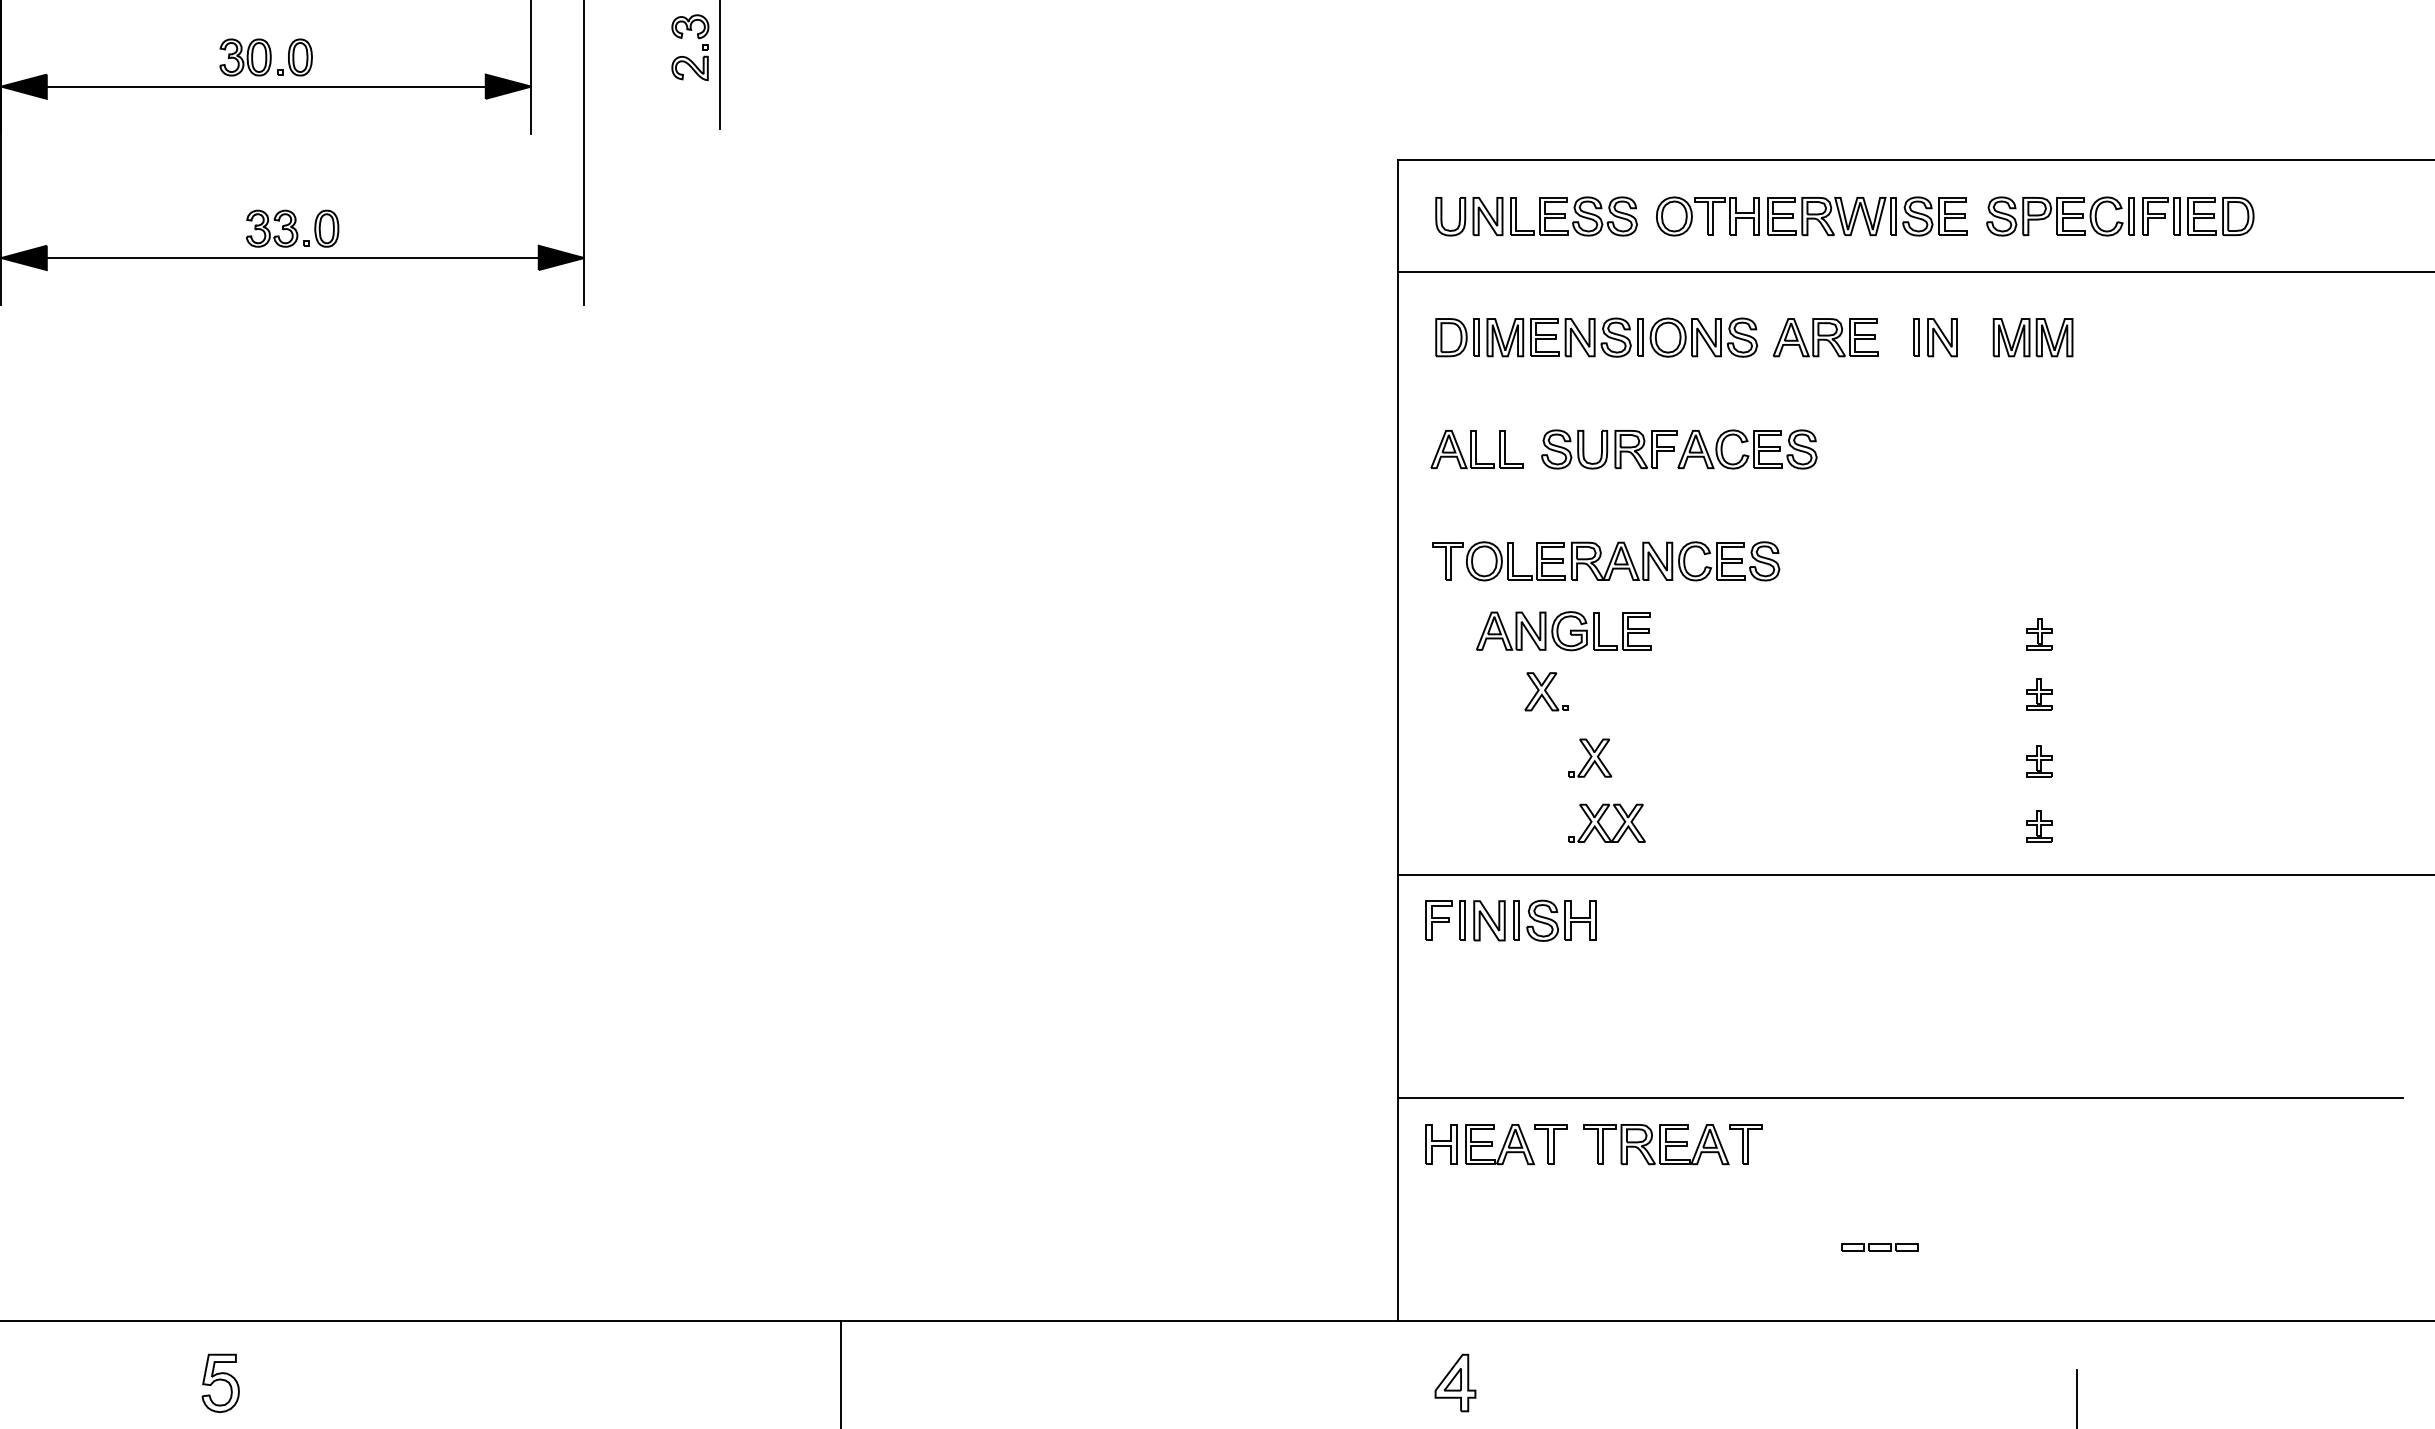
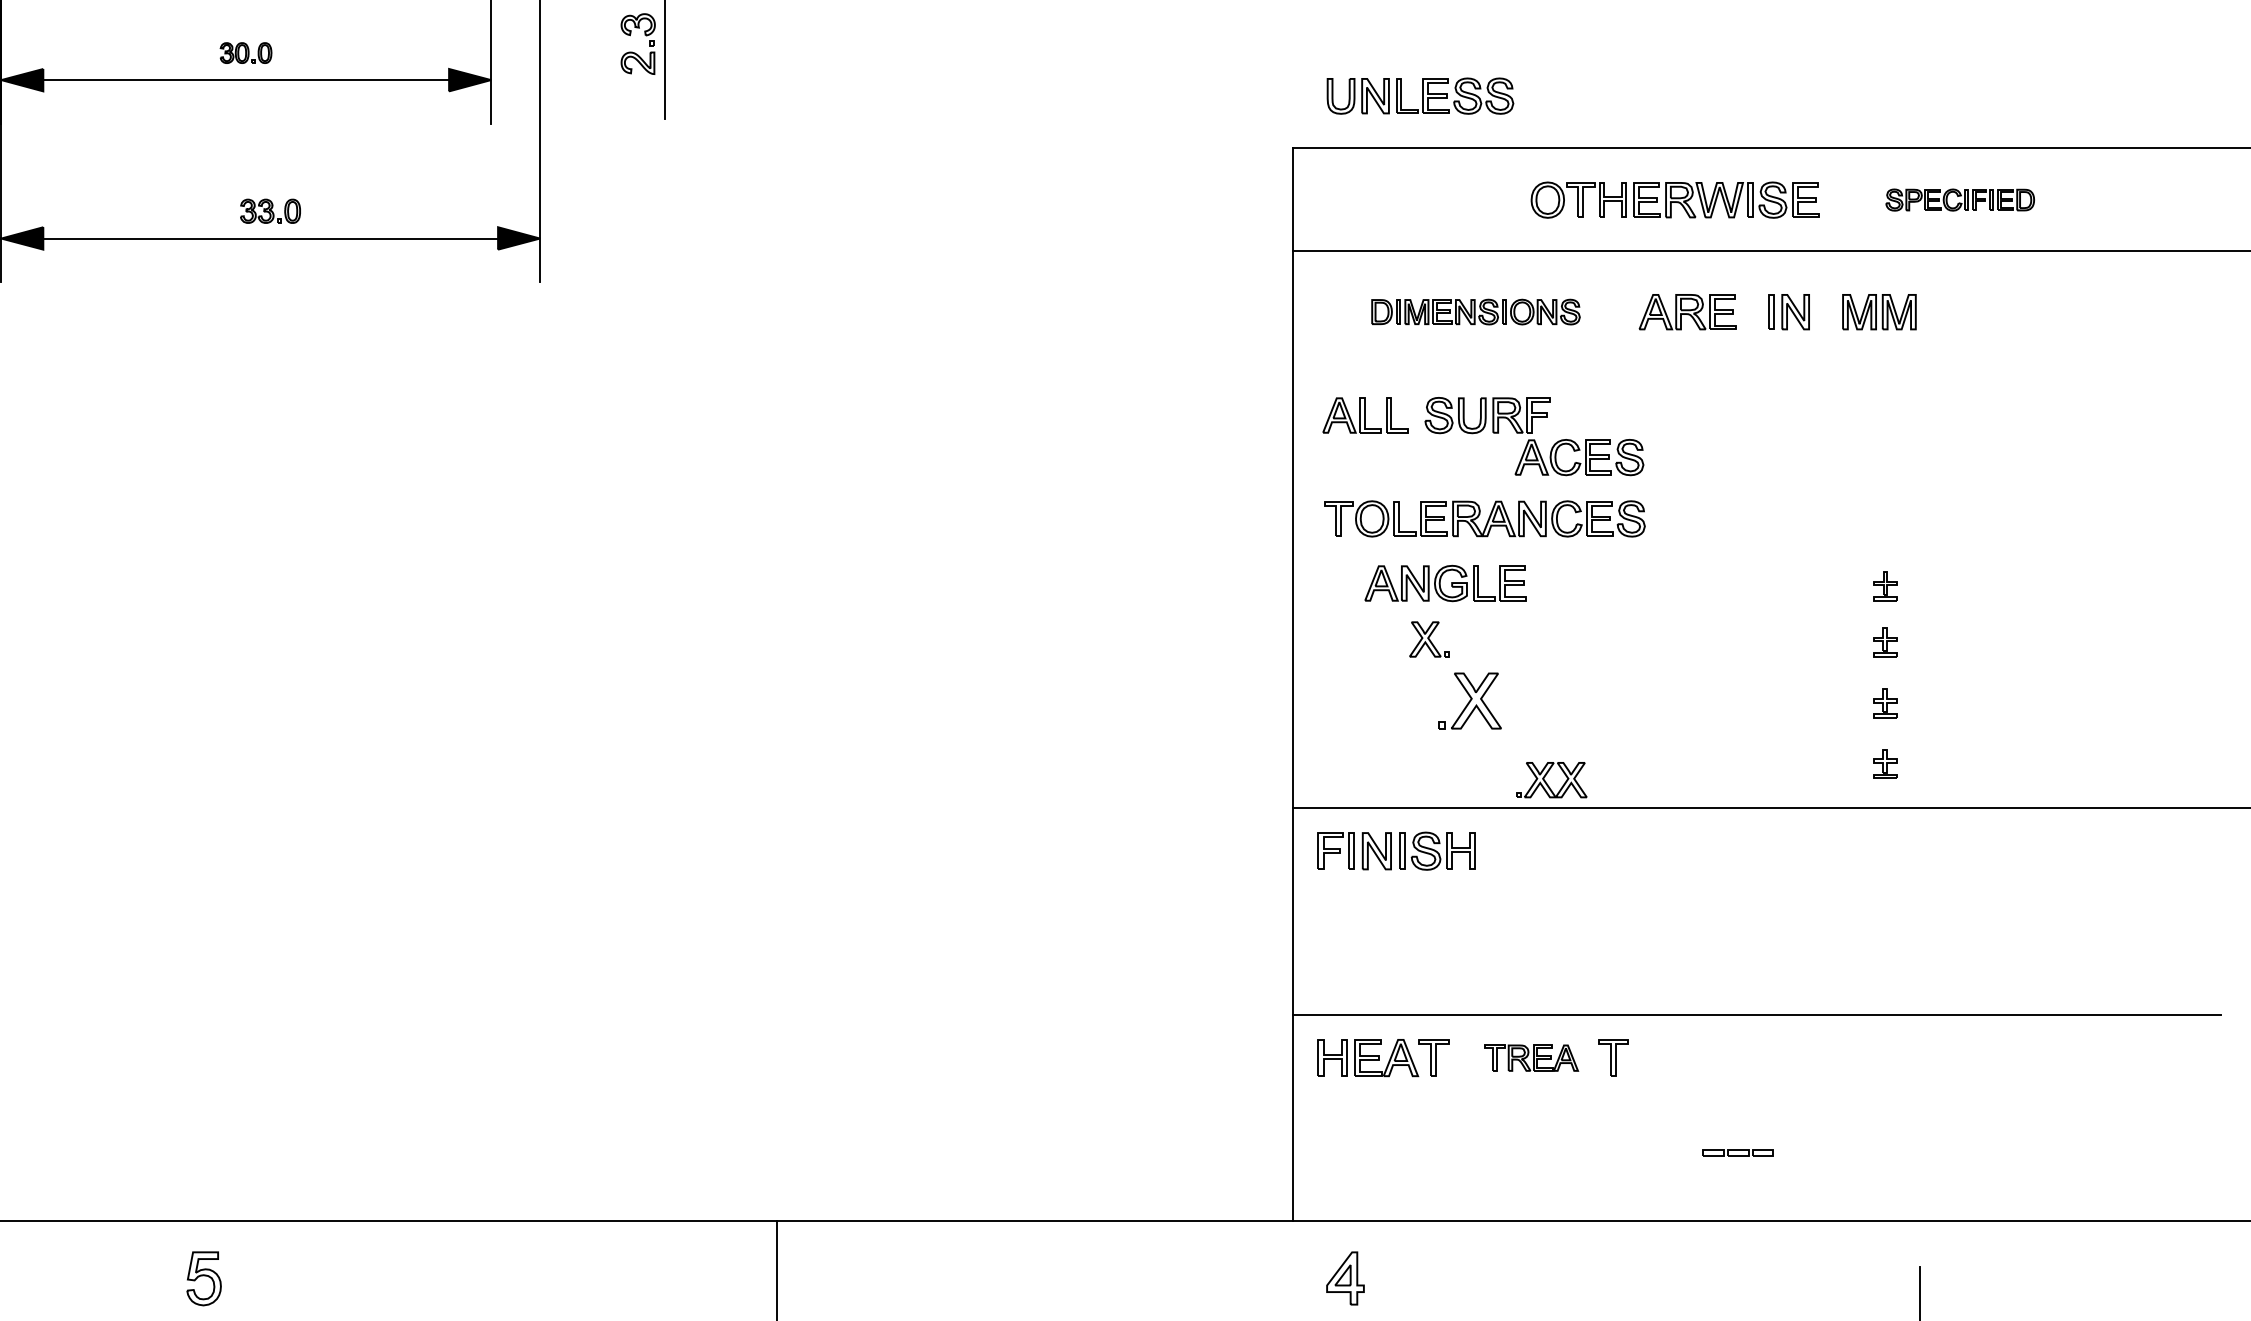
part: (265, 56) -> (245, 52), size x0.6
part: (1536, 215) -> (1420, 95), moved
part: (2120, 215) -> (1960, 199), size x0.6
part: (292, 227) -> (270, 210), size x0.7
part: (1596, 336) -> (1475, 311), size x0.7
part: (1747, 449) -> (1579, 457), moved
part: (1590, 757) -> (1470, 700), size x1.6
part: (1606, 823) -> (1551, 780), moved
part: (1656, 1145) -> (1531, 1058), size x0.7

